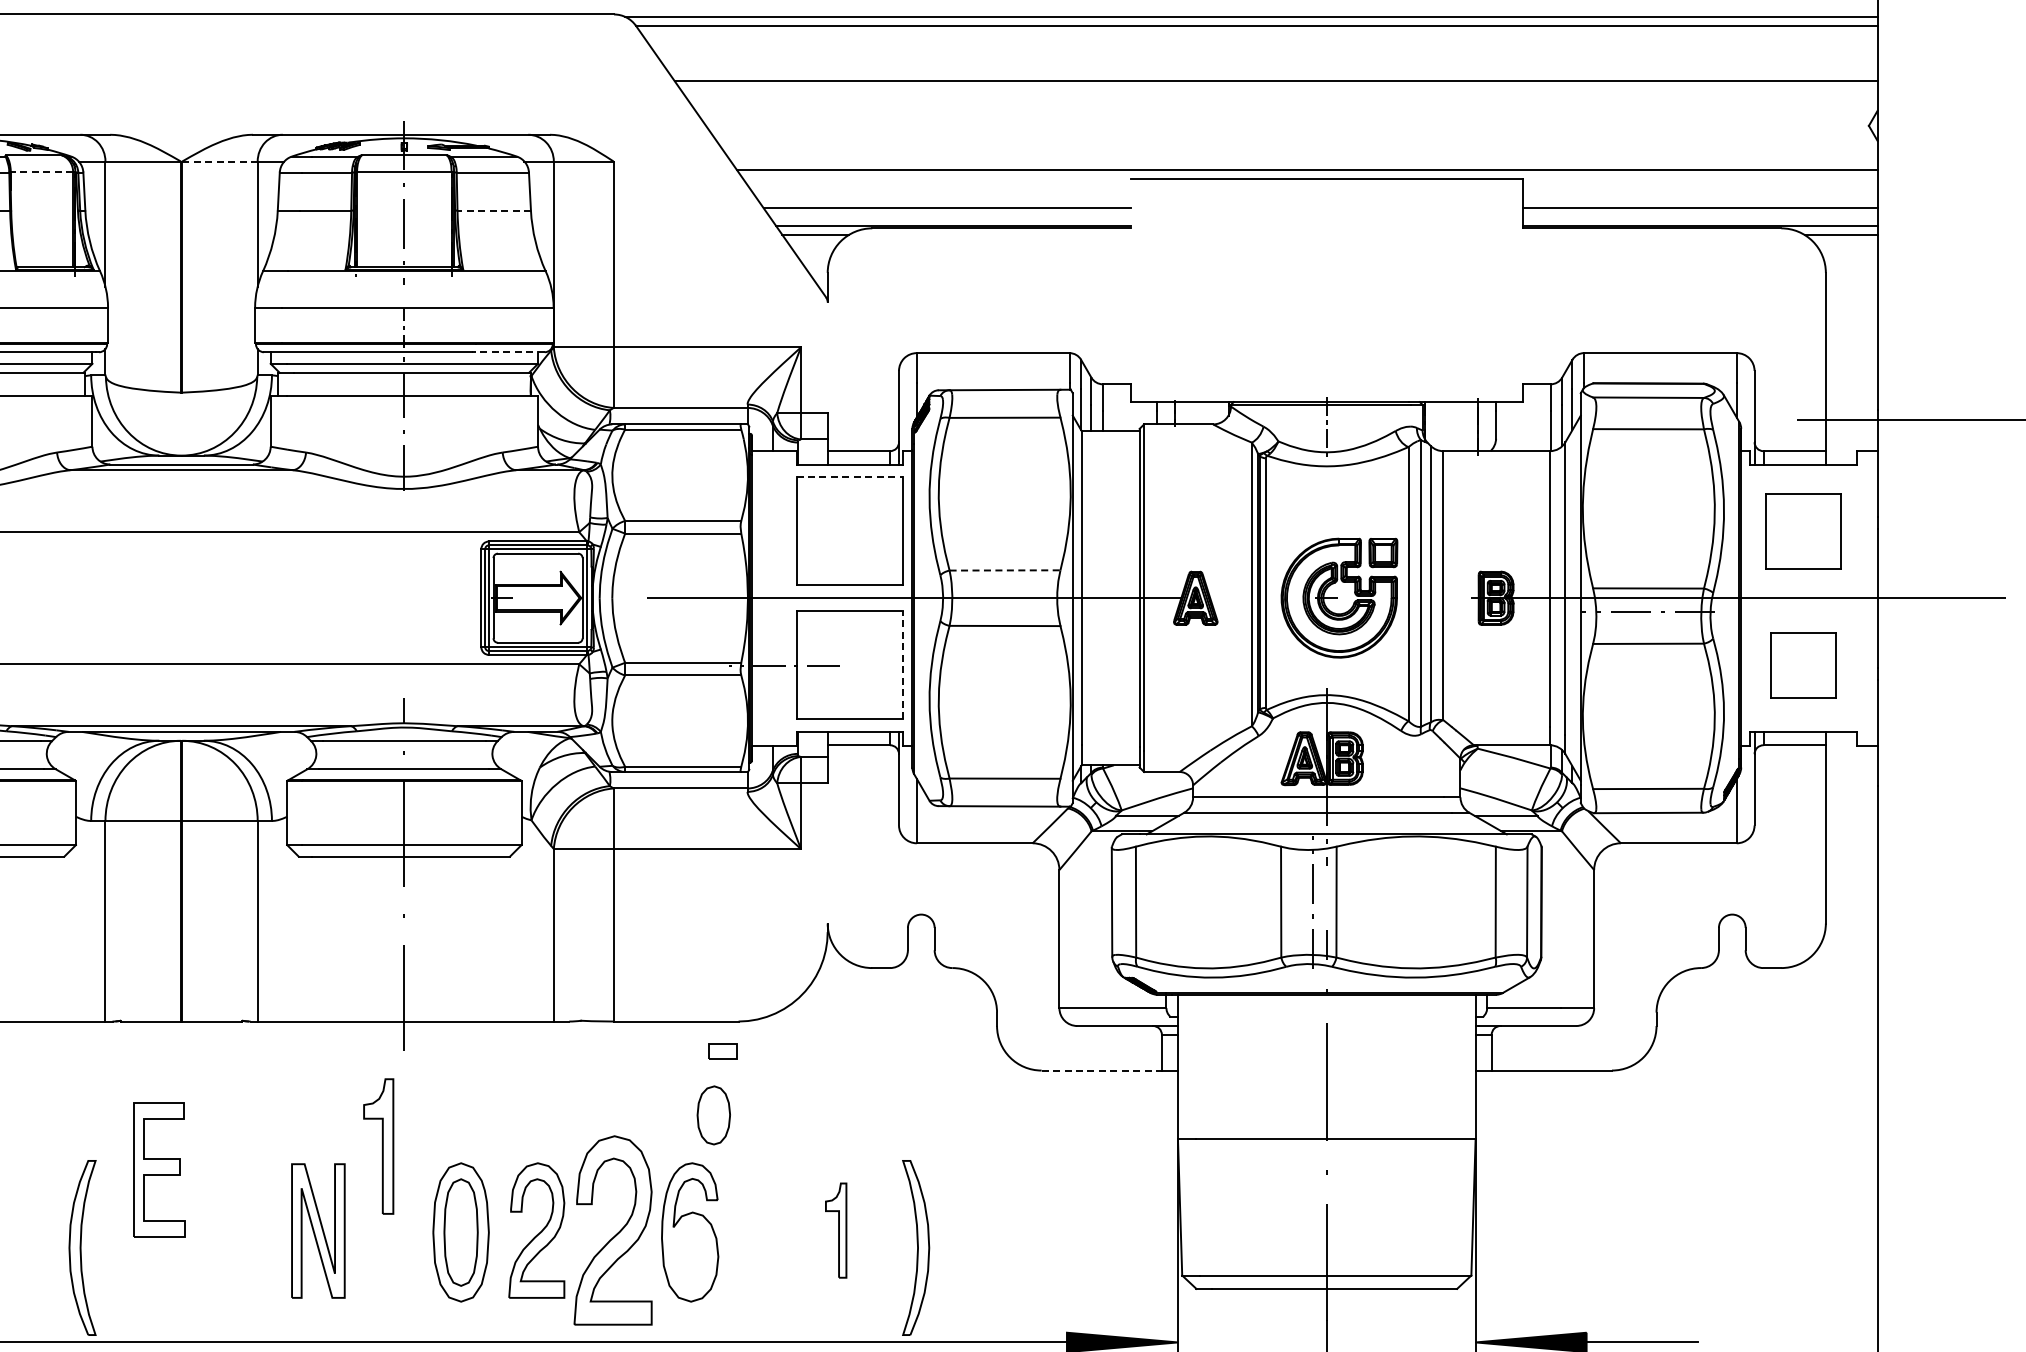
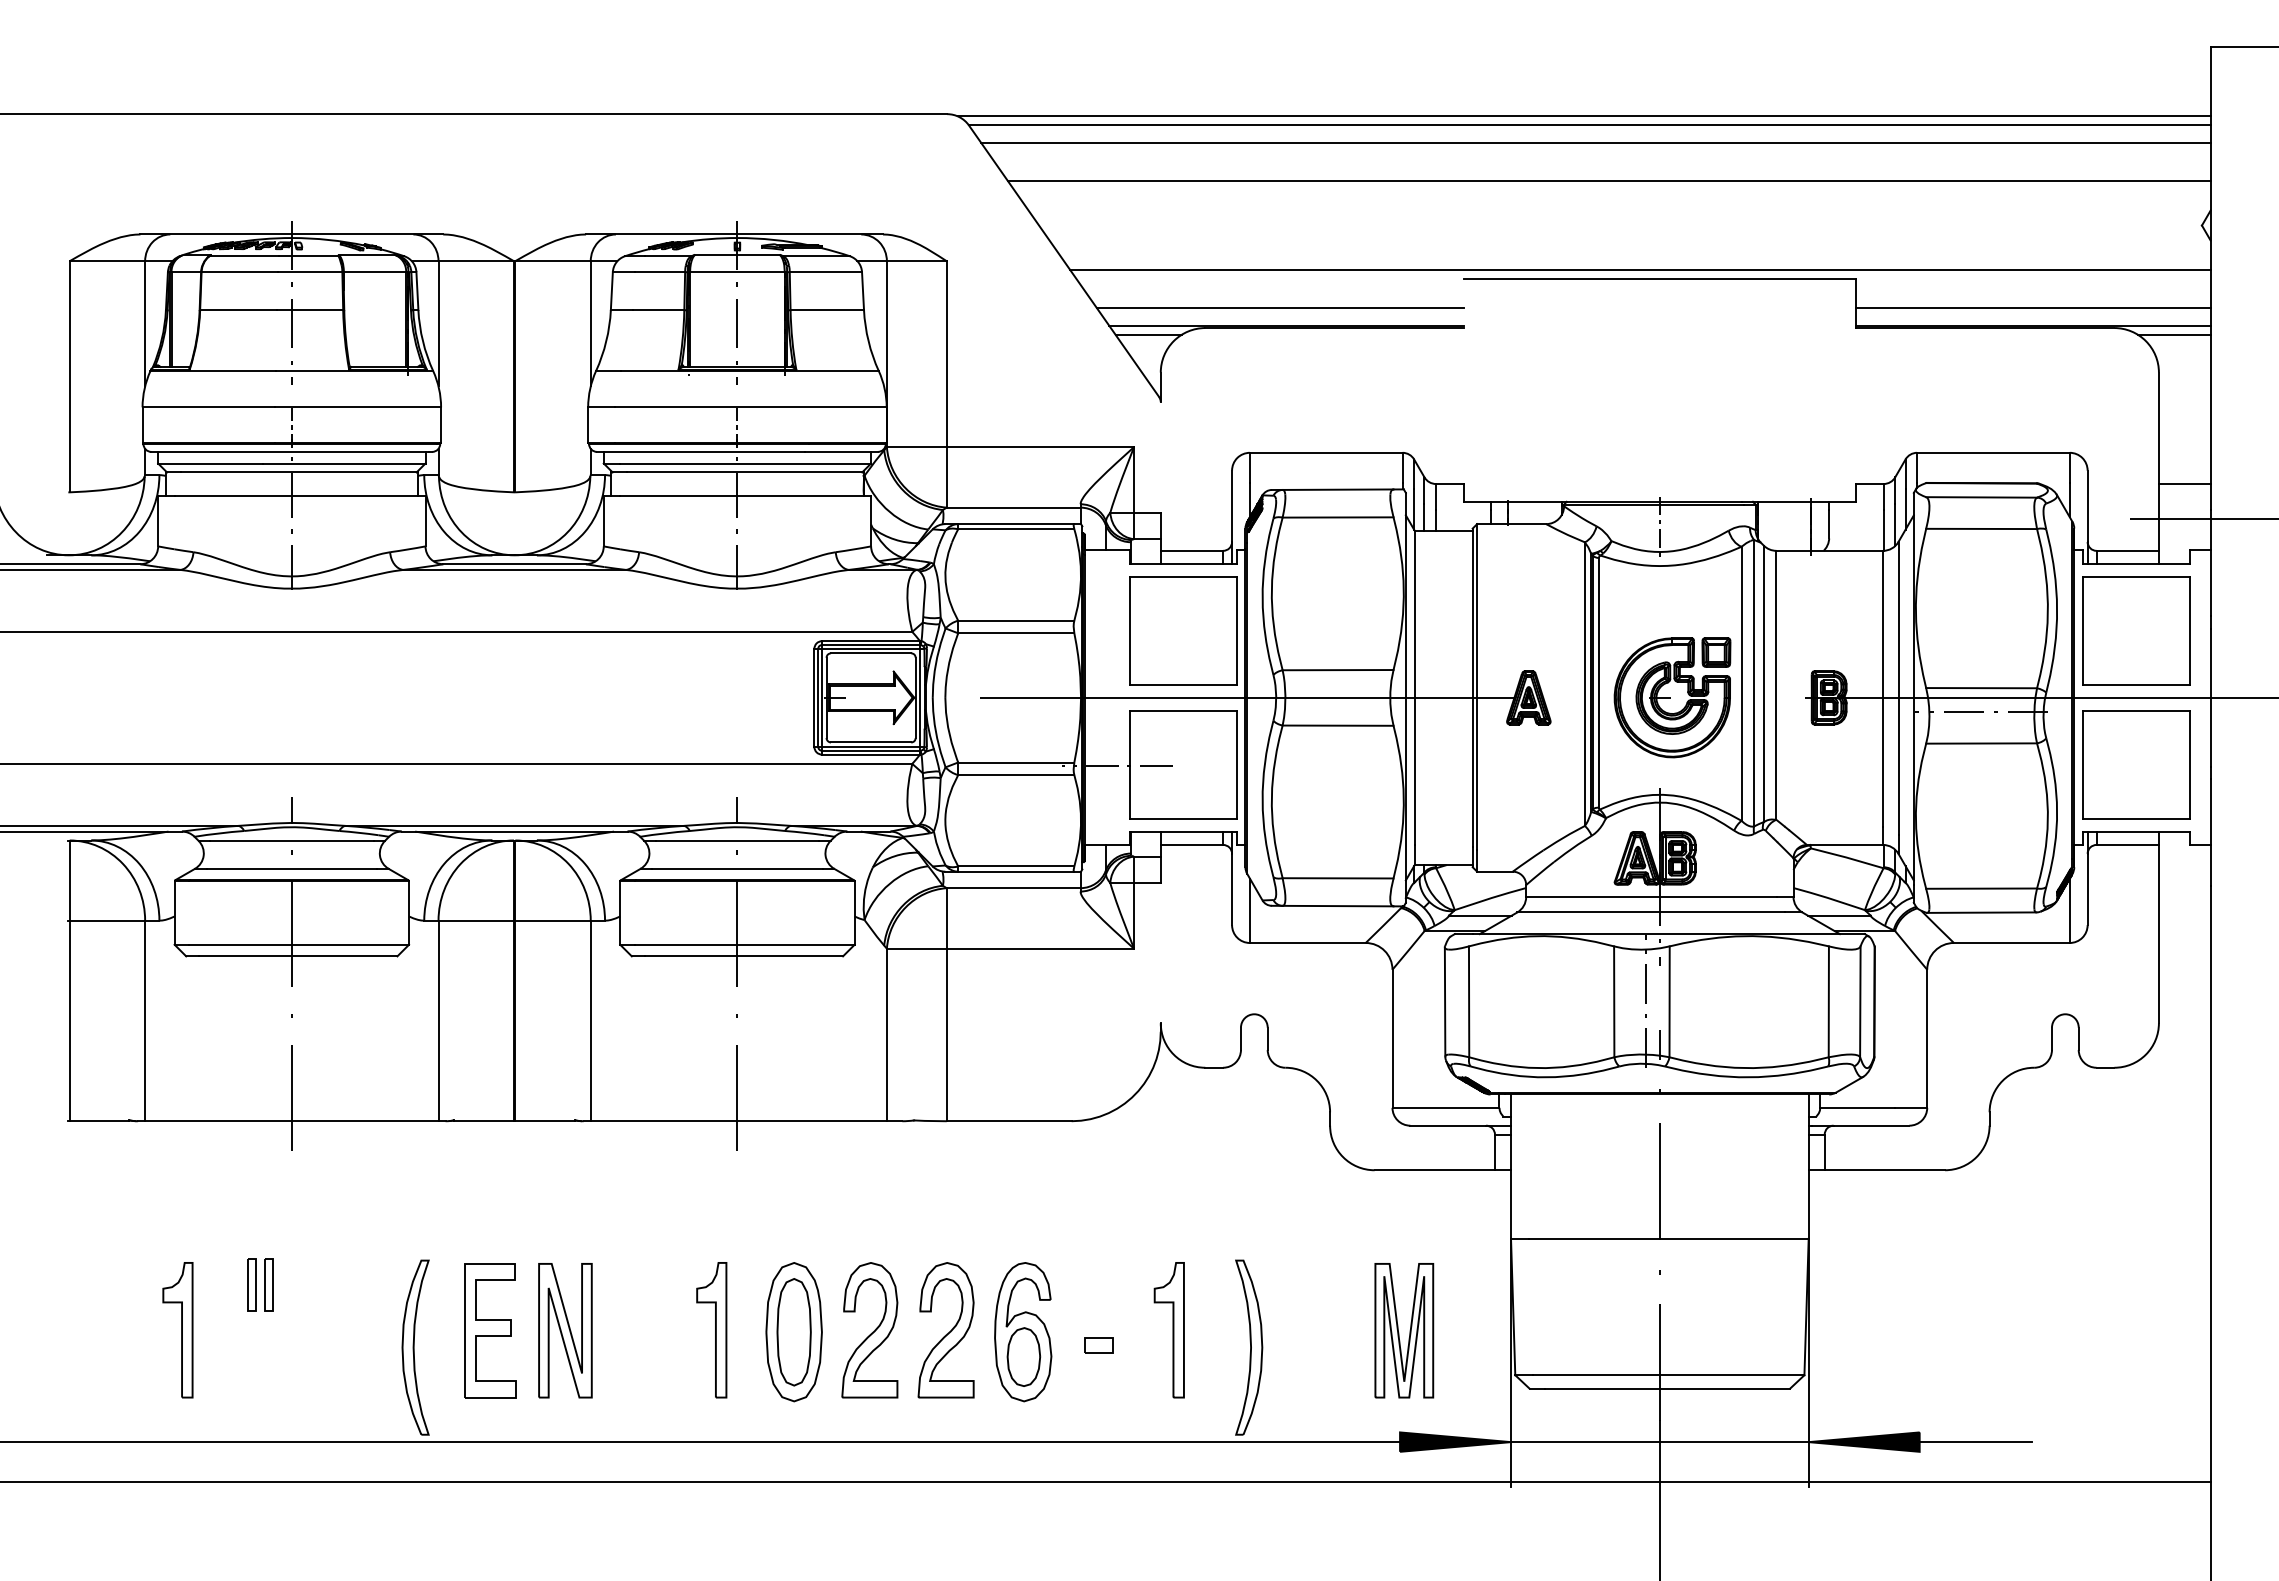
line: (1262, 43) -> (1595, 143), added
line: (220, 161) -> (553, 261), dashed -> solid
line: (41, 171) -> (374, 271), dashed -> solid
line: (494, 210) -> (827, 310), dashed -> solid
line: (508, 351) -> (841, 451), dashed -> solid
line: (1851, 384) -> (2184, 484), added
line: (850, 477) -> (1183, 577), dashed -> solid
part: (1803, 530) -> (2136, 630), size x1.43
line: (1005, 570) -> (1338, 670), dashed -> solid
line: (903, 664) -> (1236, 764), dashed -> solid
part: (1803, 664) -> (2136, 764), size x1.67
part: (722, 1050) -> (1098, 1345), moved
line: (1102, 1070) -> (1435, 1170), dashed -> solid
part: (713, 1114) -> (1023, 1356), moved
part: (378, 1146) -> (711, 1330), moved
part: (159, 1169) -> (490, 1330), moved
part: (318, 1230) -> (565, 1330), moved
part: (612, 1230) -> (945, 1330), size x0.71
part: (835, 1230) -> (1168, 1330), size x1.43
part: (1071, 1230) -> (1404, 1330), added
line: (1326, 1342) -> (1659, 1442), added

